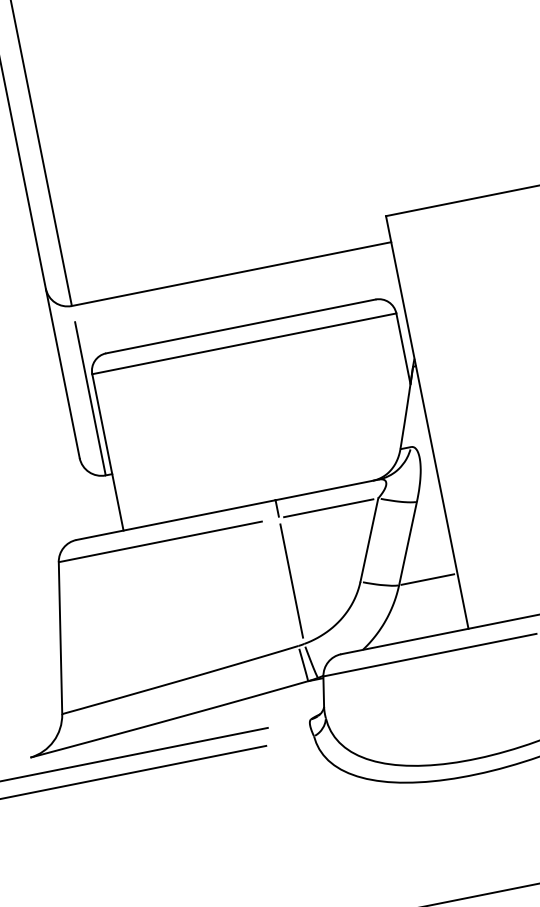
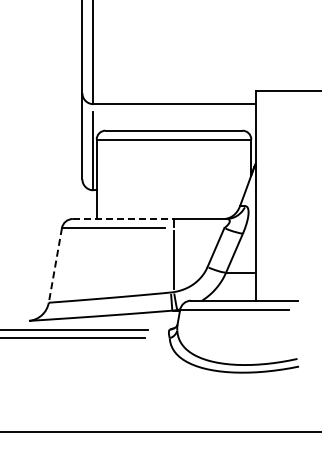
line: (327, 509) -> (198, 228), removed
line: (176, 521) -> (123, 219), solid -> dashed
line: (60, 638) -> (55, 265), solid -> dashed

